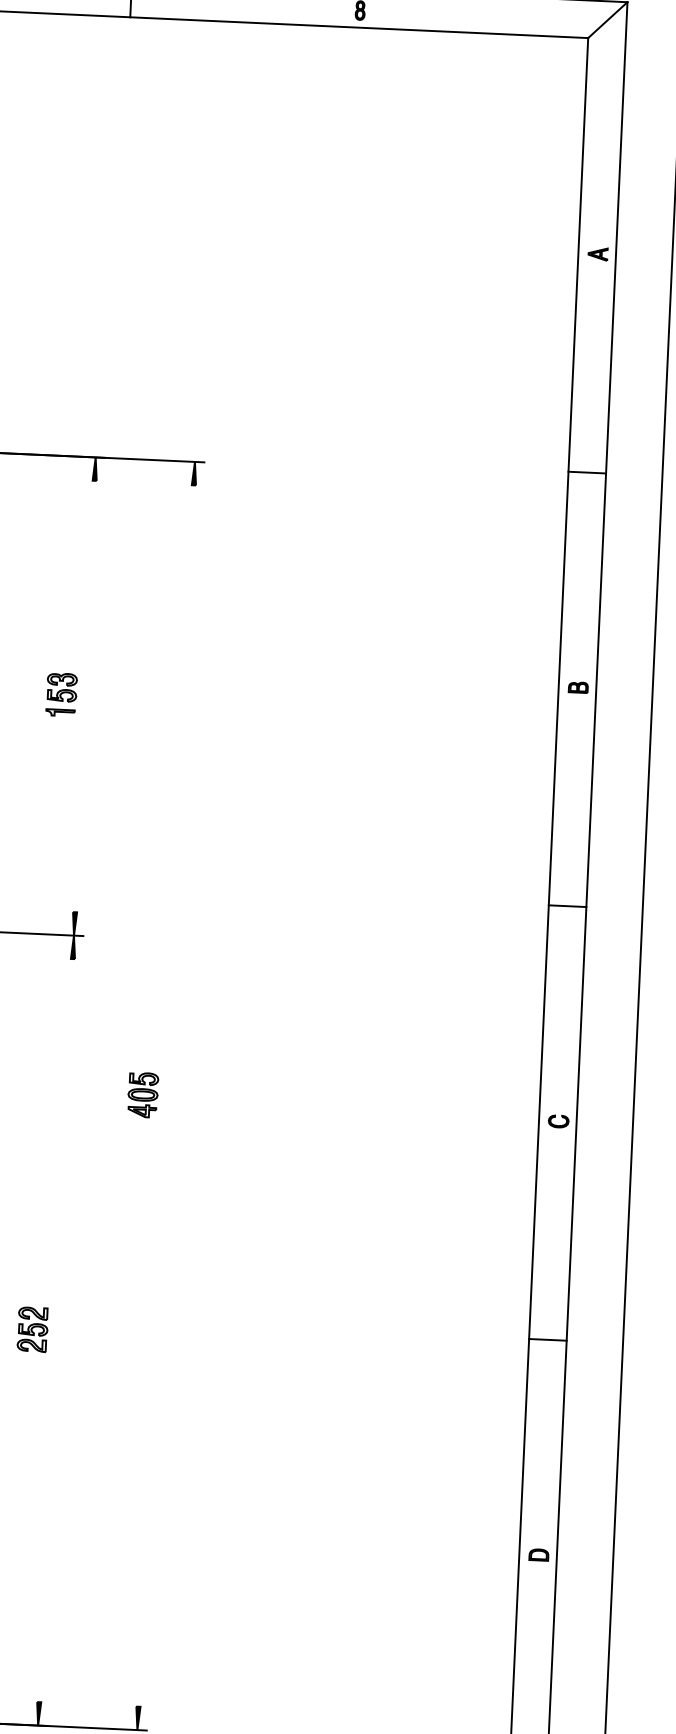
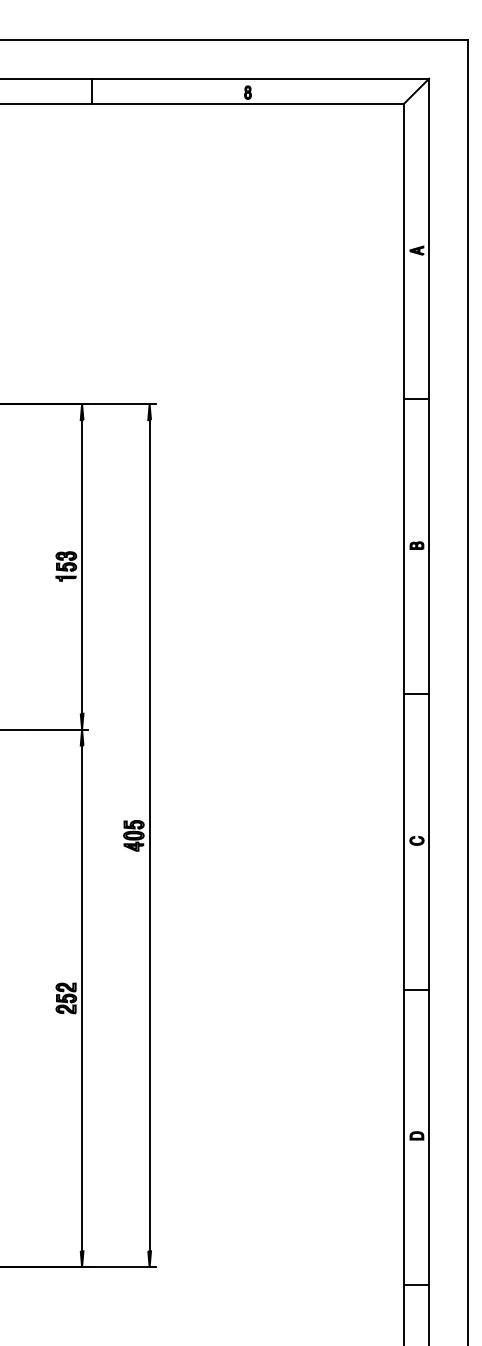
line: (85, 695) -> (82, 566), added
line: (165, 1095) -> (149, 835), added
line: (56, 1330) -> (82, 998), added

